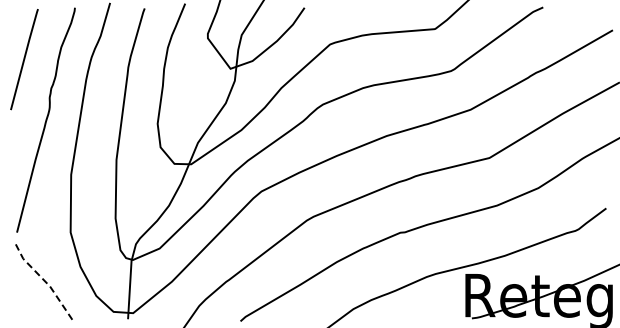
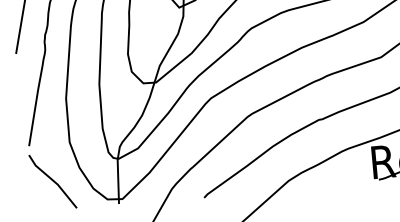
line: (44, 280) -> (53, 180), dashed -> solid

